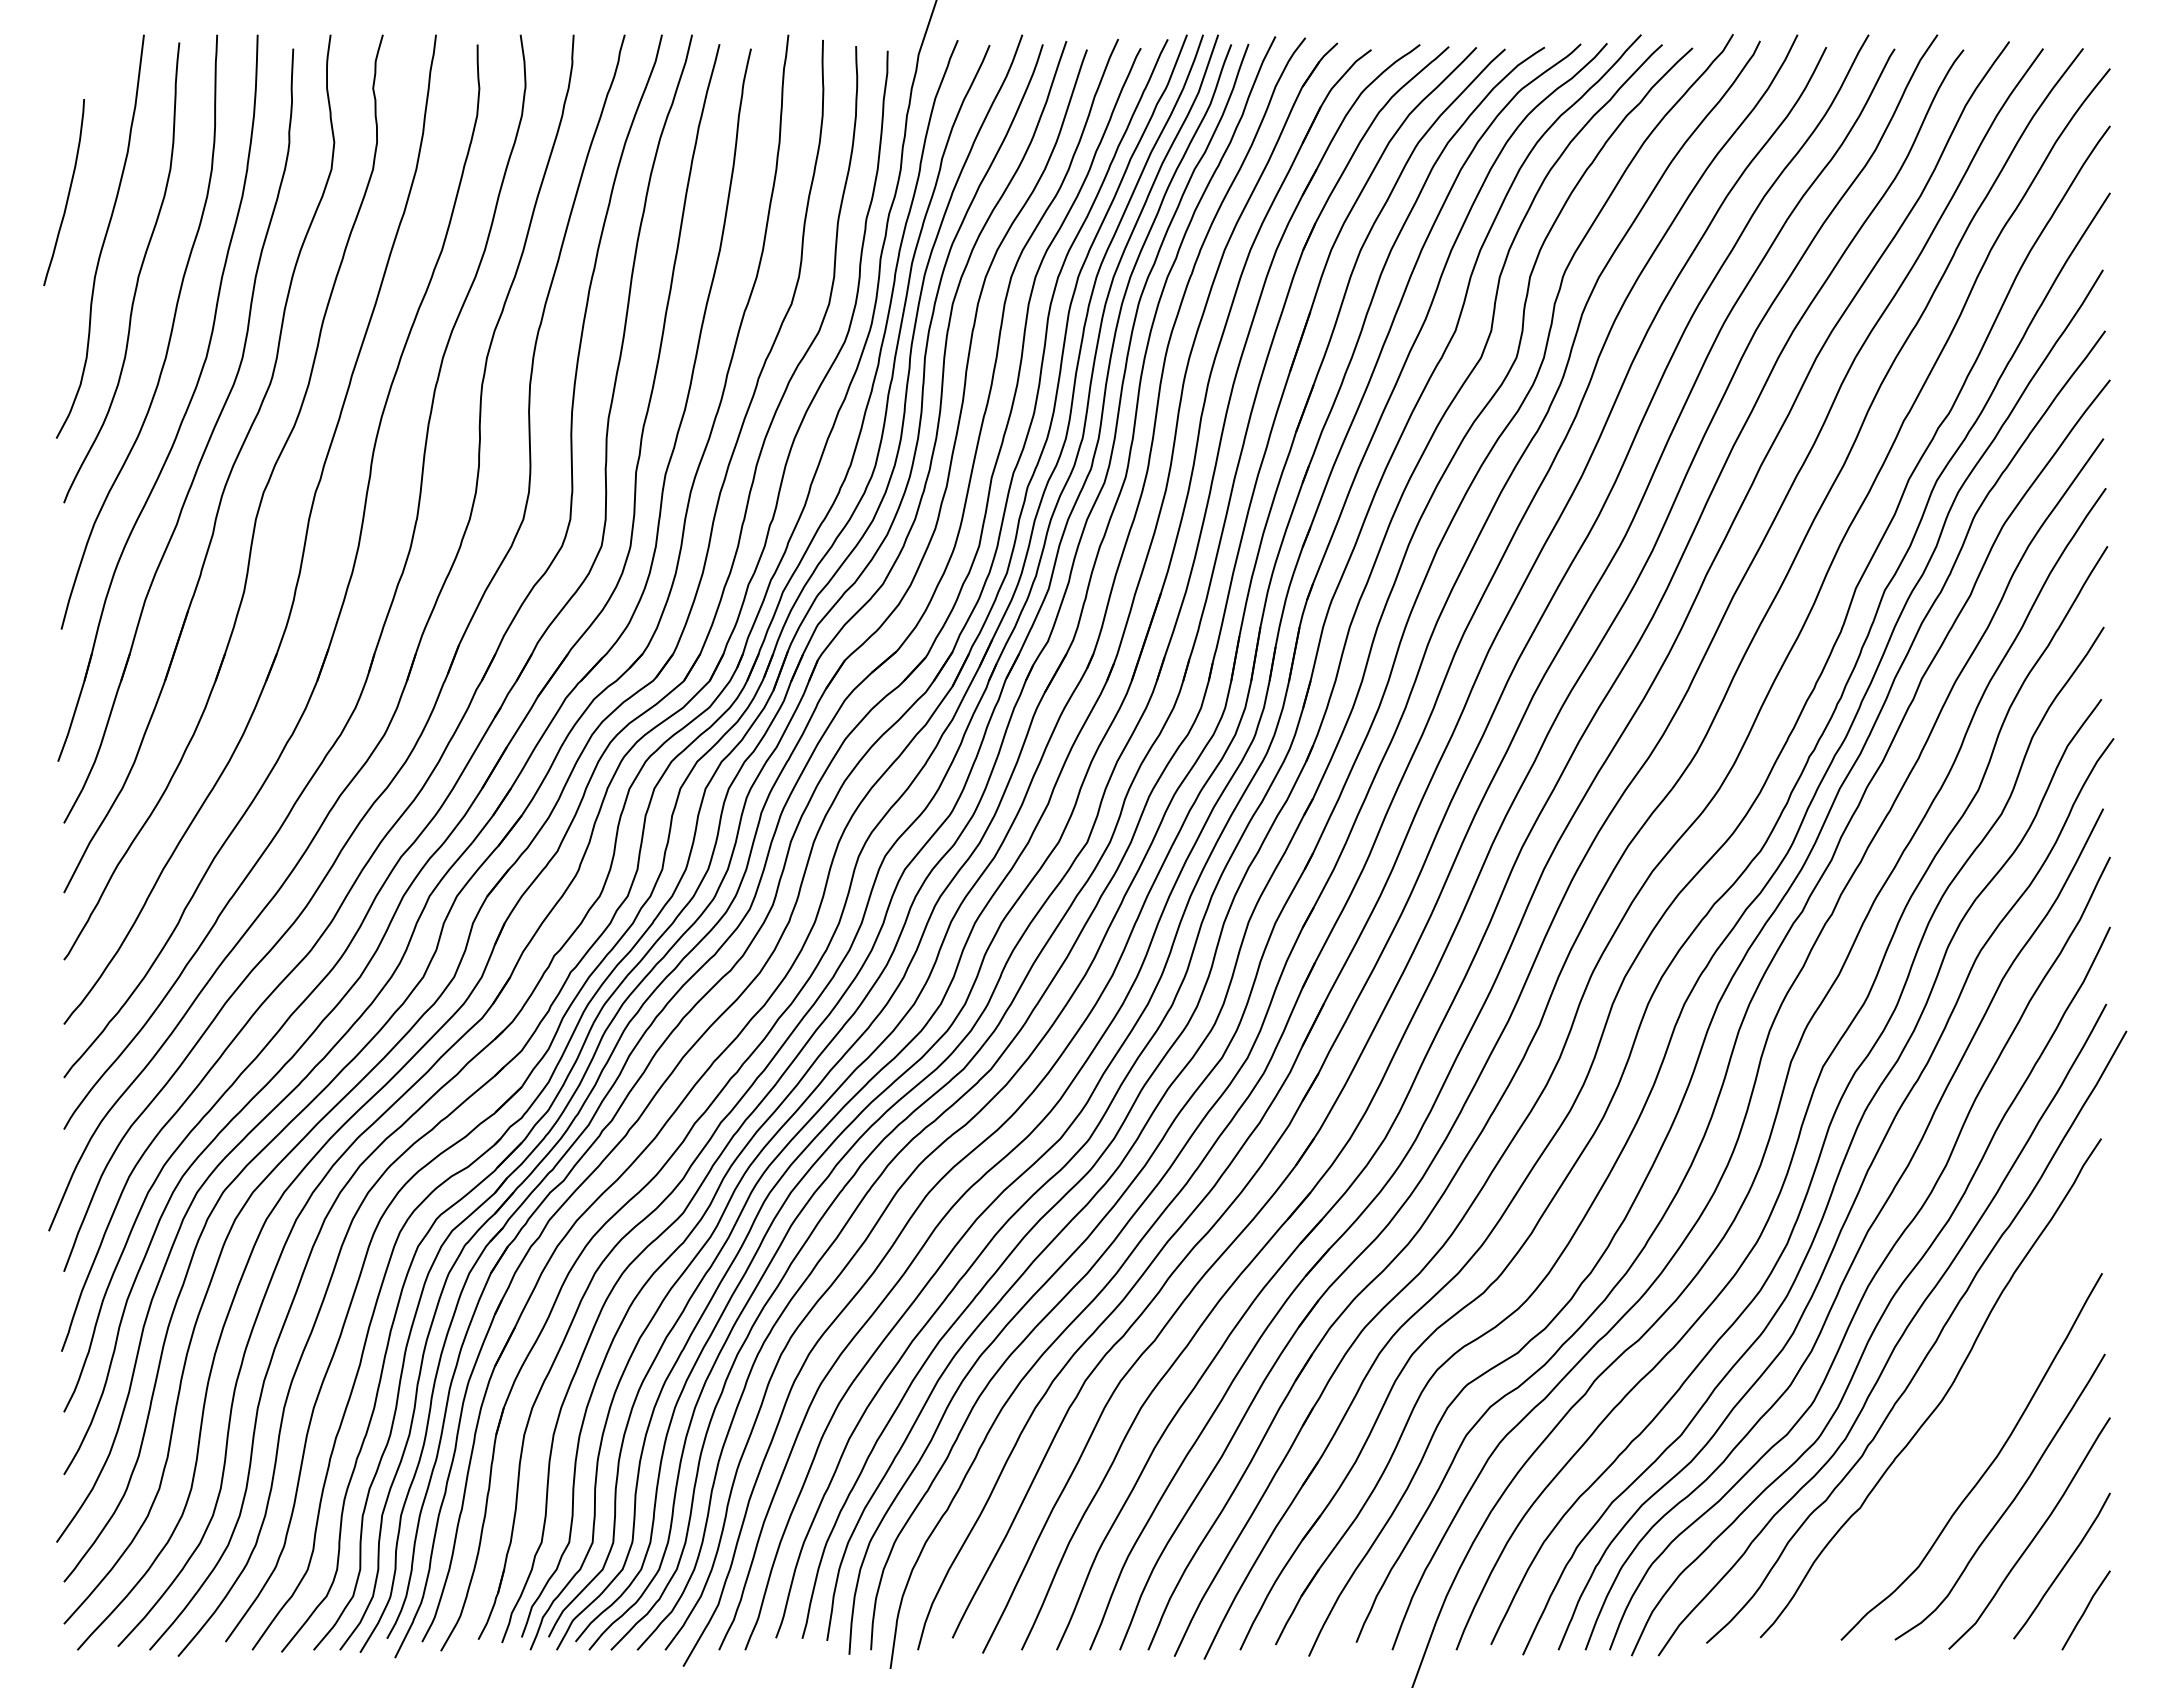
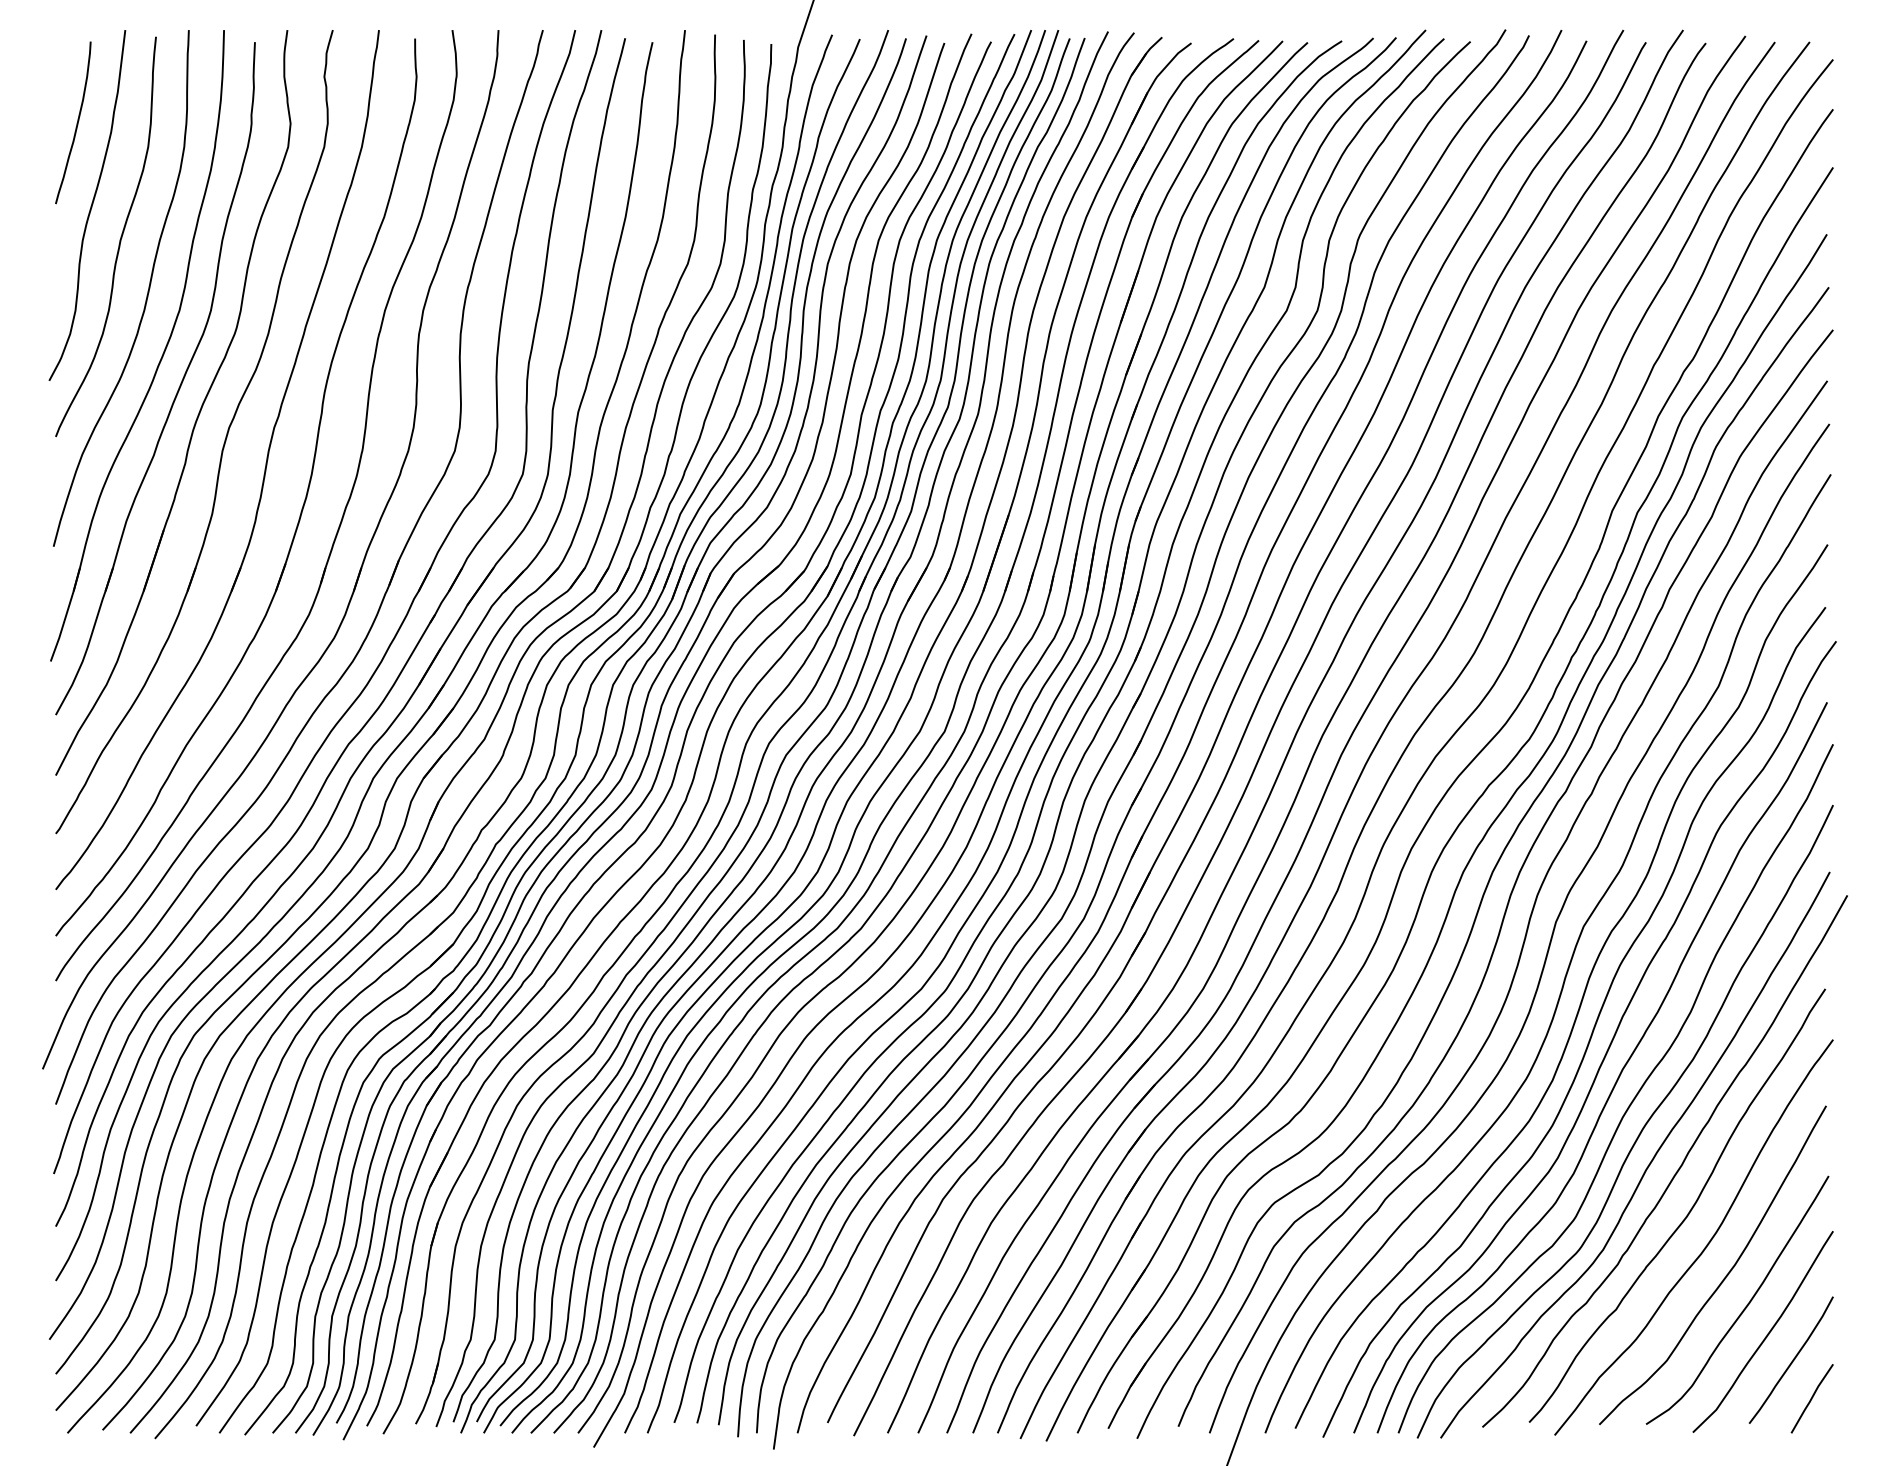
curve: (67, 194) -> (76, 124), moved
curve: (1963, 1434) -> (1705, 1245), added

